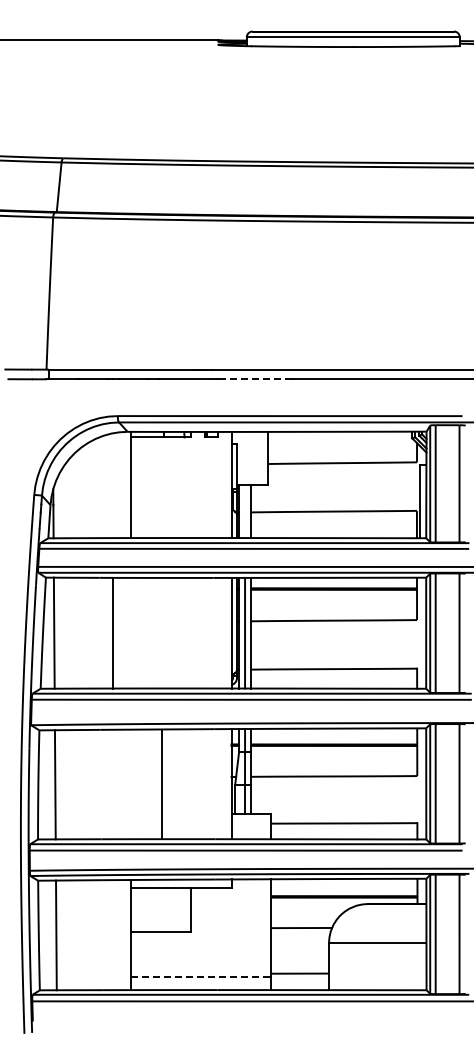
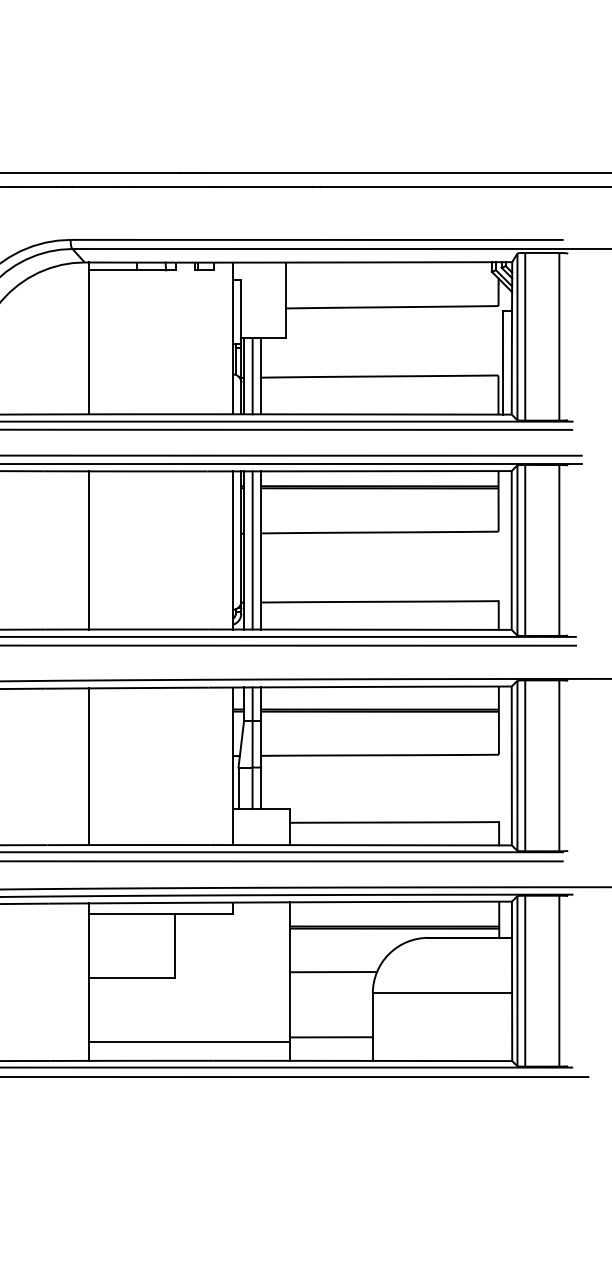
line: (253, 379) -> (264, 187), dashed -> solid
line: (245, 511) -> (253, 376), added
line: (112, 632) -> (88, 549), moved
line: (161, 784) -> (88, 766), moved
line: (201, 976) -> (190, 1041), dashed -> solid

